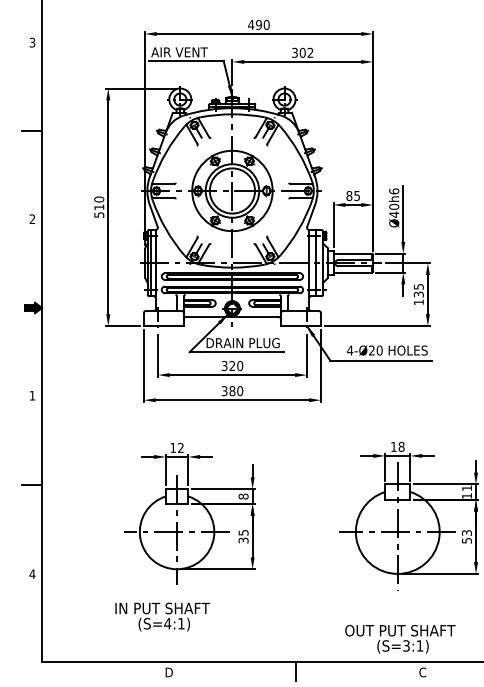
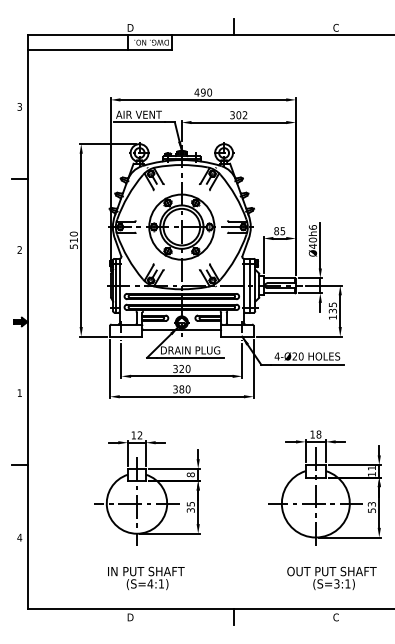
text: (162, 617) -> (146, 578), moved
text: (399, 639) -> (331, 578), moved

